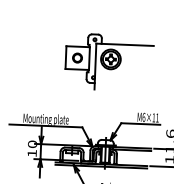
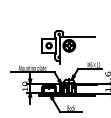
part: (109, 62) -> (68, 47), moved

